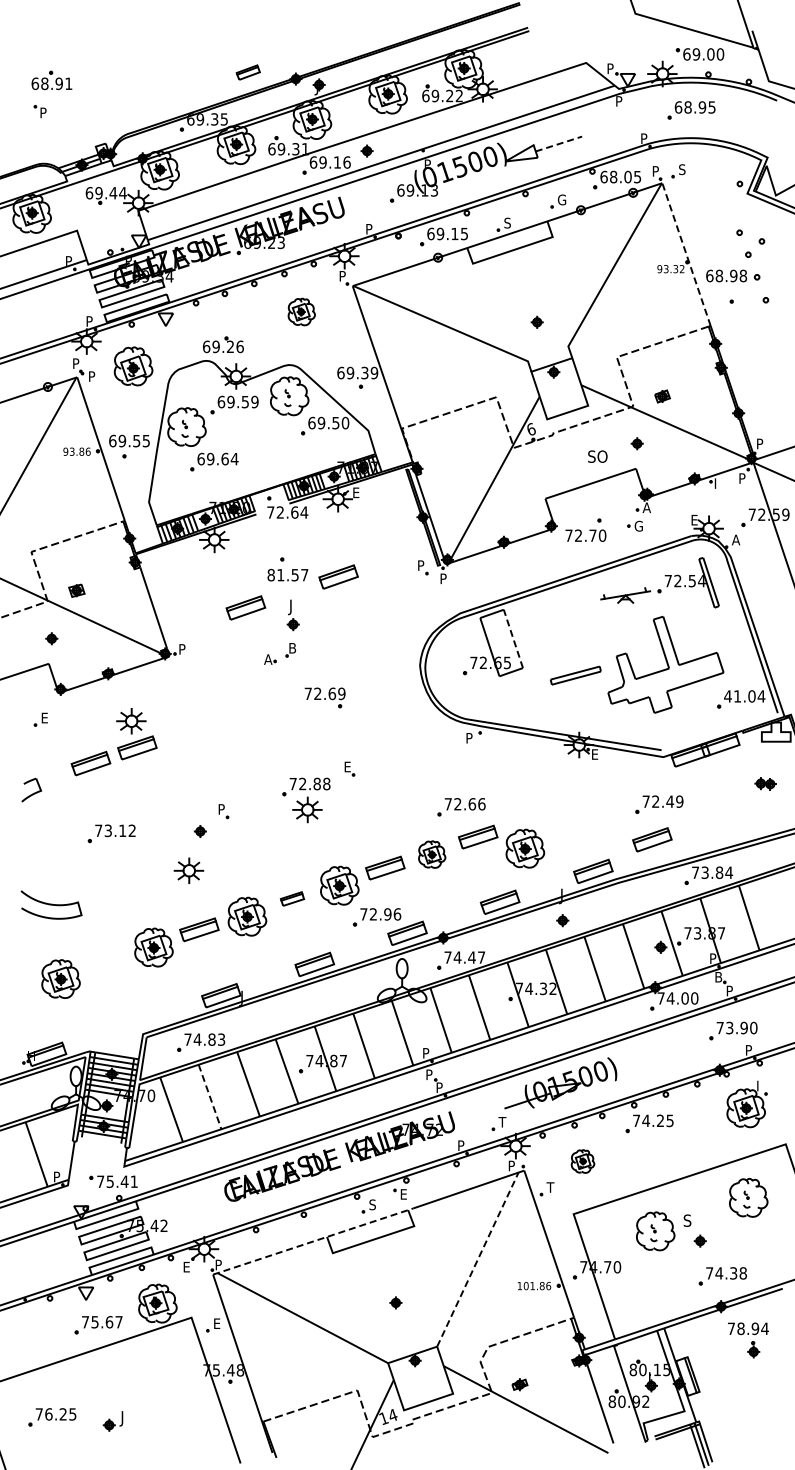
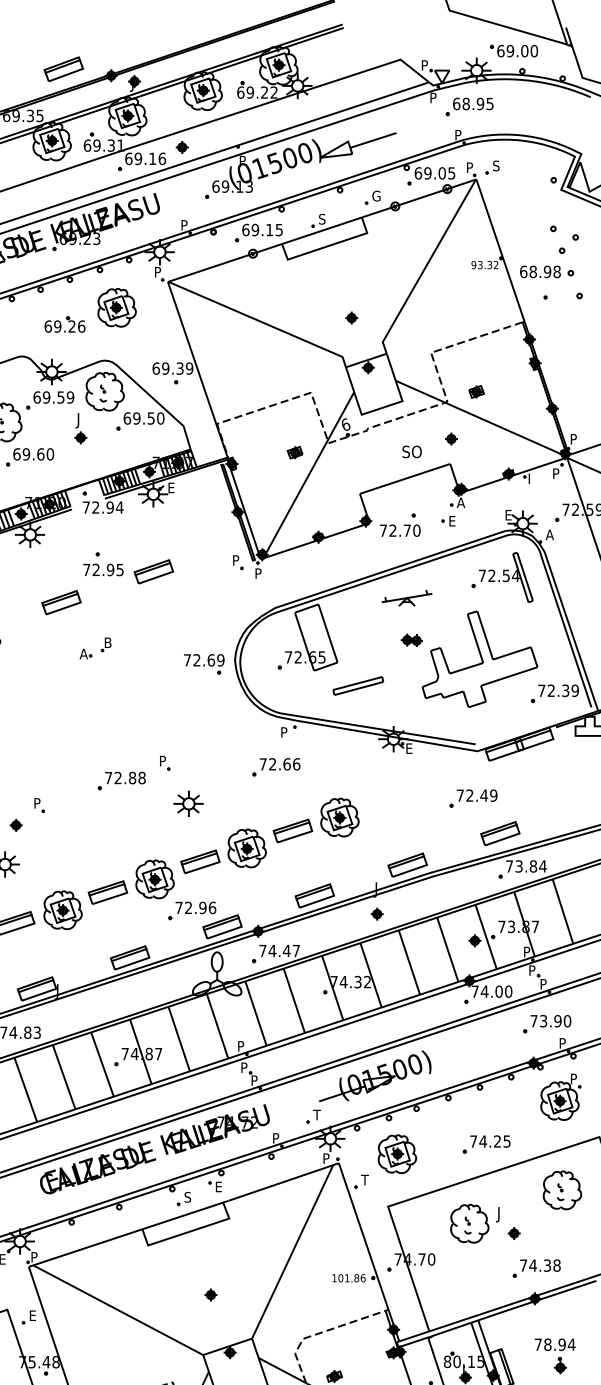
part: (248, 72) -> (64, 69), size x1.67
part: (691, 110) -> (469, 107), moved
line: (559, 143) -> (373, 139), dashed -> solid
text: (613, 177) -> (427, 173), 68.05 -> 69.05
line: (686, 254) -> (500, 250), dashed -> solid
part: (301, 311) -> (116, 307), size x1.43
part: (223, 344) -> (65, 324), moved
part: (479, 457) -> (294, 452), added
text: (234, 458) -> (50, 453), 69.64 -> 69.60
text: (294, 512) -> (109, 507), 72.64 -> 72.94
text: (638, 525) -> (452, 520), G -> E
text: (287, 574) -> (102, 569), 81.57 -> 72.95
part: (625, 595) -> (406, 598), moved
part: (292, 615) -> (80, 428), moved
line: (513, 638) -> (328, 633), dashed -> solid
part: (575, 675) -> (358, 685), moved
text: (744, 696) -> (558, 690), 41.04 -> 72.39
part: (324, 697) -> (203, 663), moved
text: (348, 766) -> (163, 760), E -> P
part: (765, 783) -> (411, 640), moved
part: (461, 807) -> (276, 767), moved
part: (307, 809) -> (188, 803), moved
part: (652, 839) -> (500, 833), moved
part: (525, 848) -> (340, 817), moved
part: (431, 854) -> (246, 848), size x1.43
part: (292, 898) -> (107, 892), size x1.67
text: (719, 977) -> (533, 970), B -> P
text: (760, 1083) -> (574, 1076), I -> P
line: (210, 1097) -> (26, 1090), dashed -> solid
part: (649, 1123) -> (486, 1144), moved
part: (582, 1161) -> (396, 1154), size x1.67
text: (686, 1222) -> (500, 1214), S -> J
line: (313, 1241) -> (128, 1233), dashed -> solid
line: (478, 1258) -> (293, 1250), dashed -> solid
part: (748, 1340) -> (555, 1356), moved

